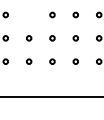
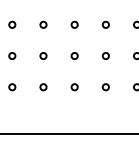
circle: (29, 14) -> (43, 24), added

